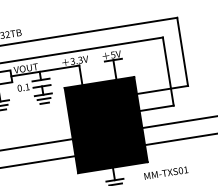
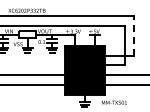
line: (182, 52) -> (134, 36), solid -> dashed

